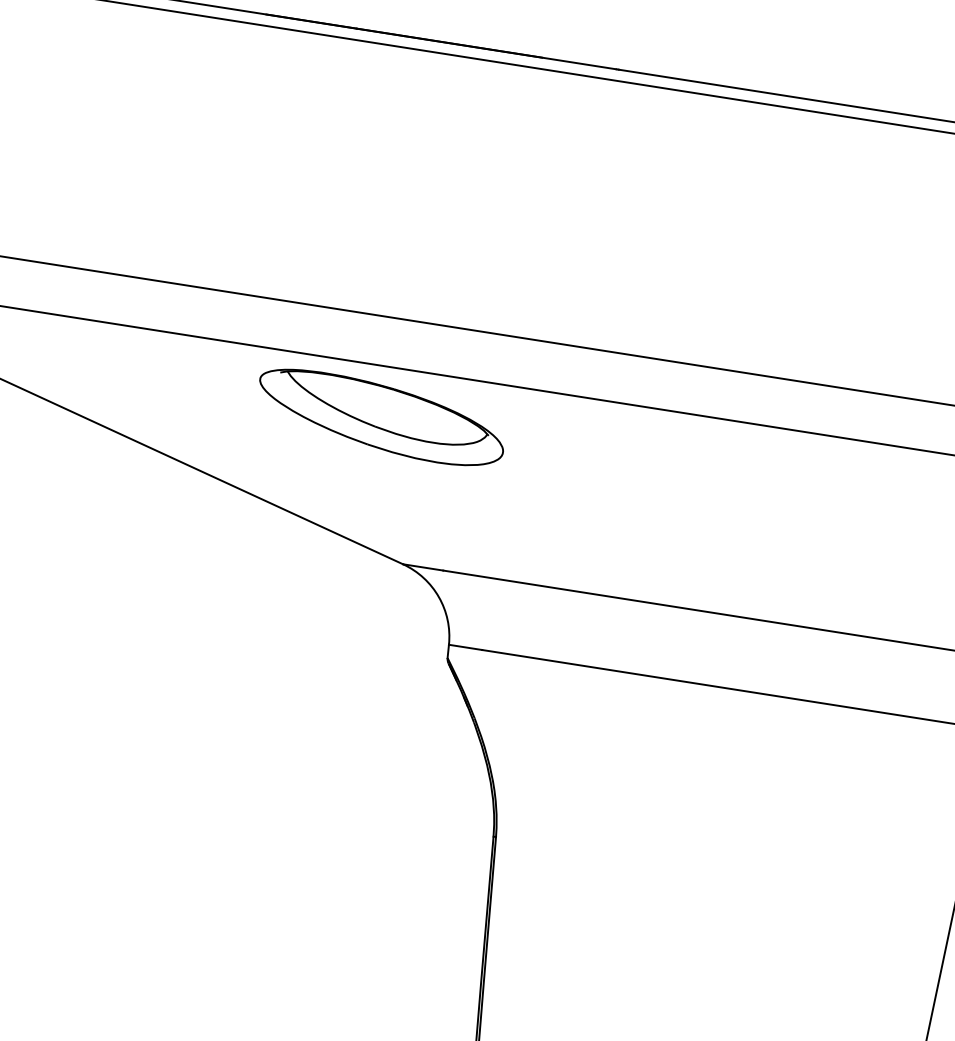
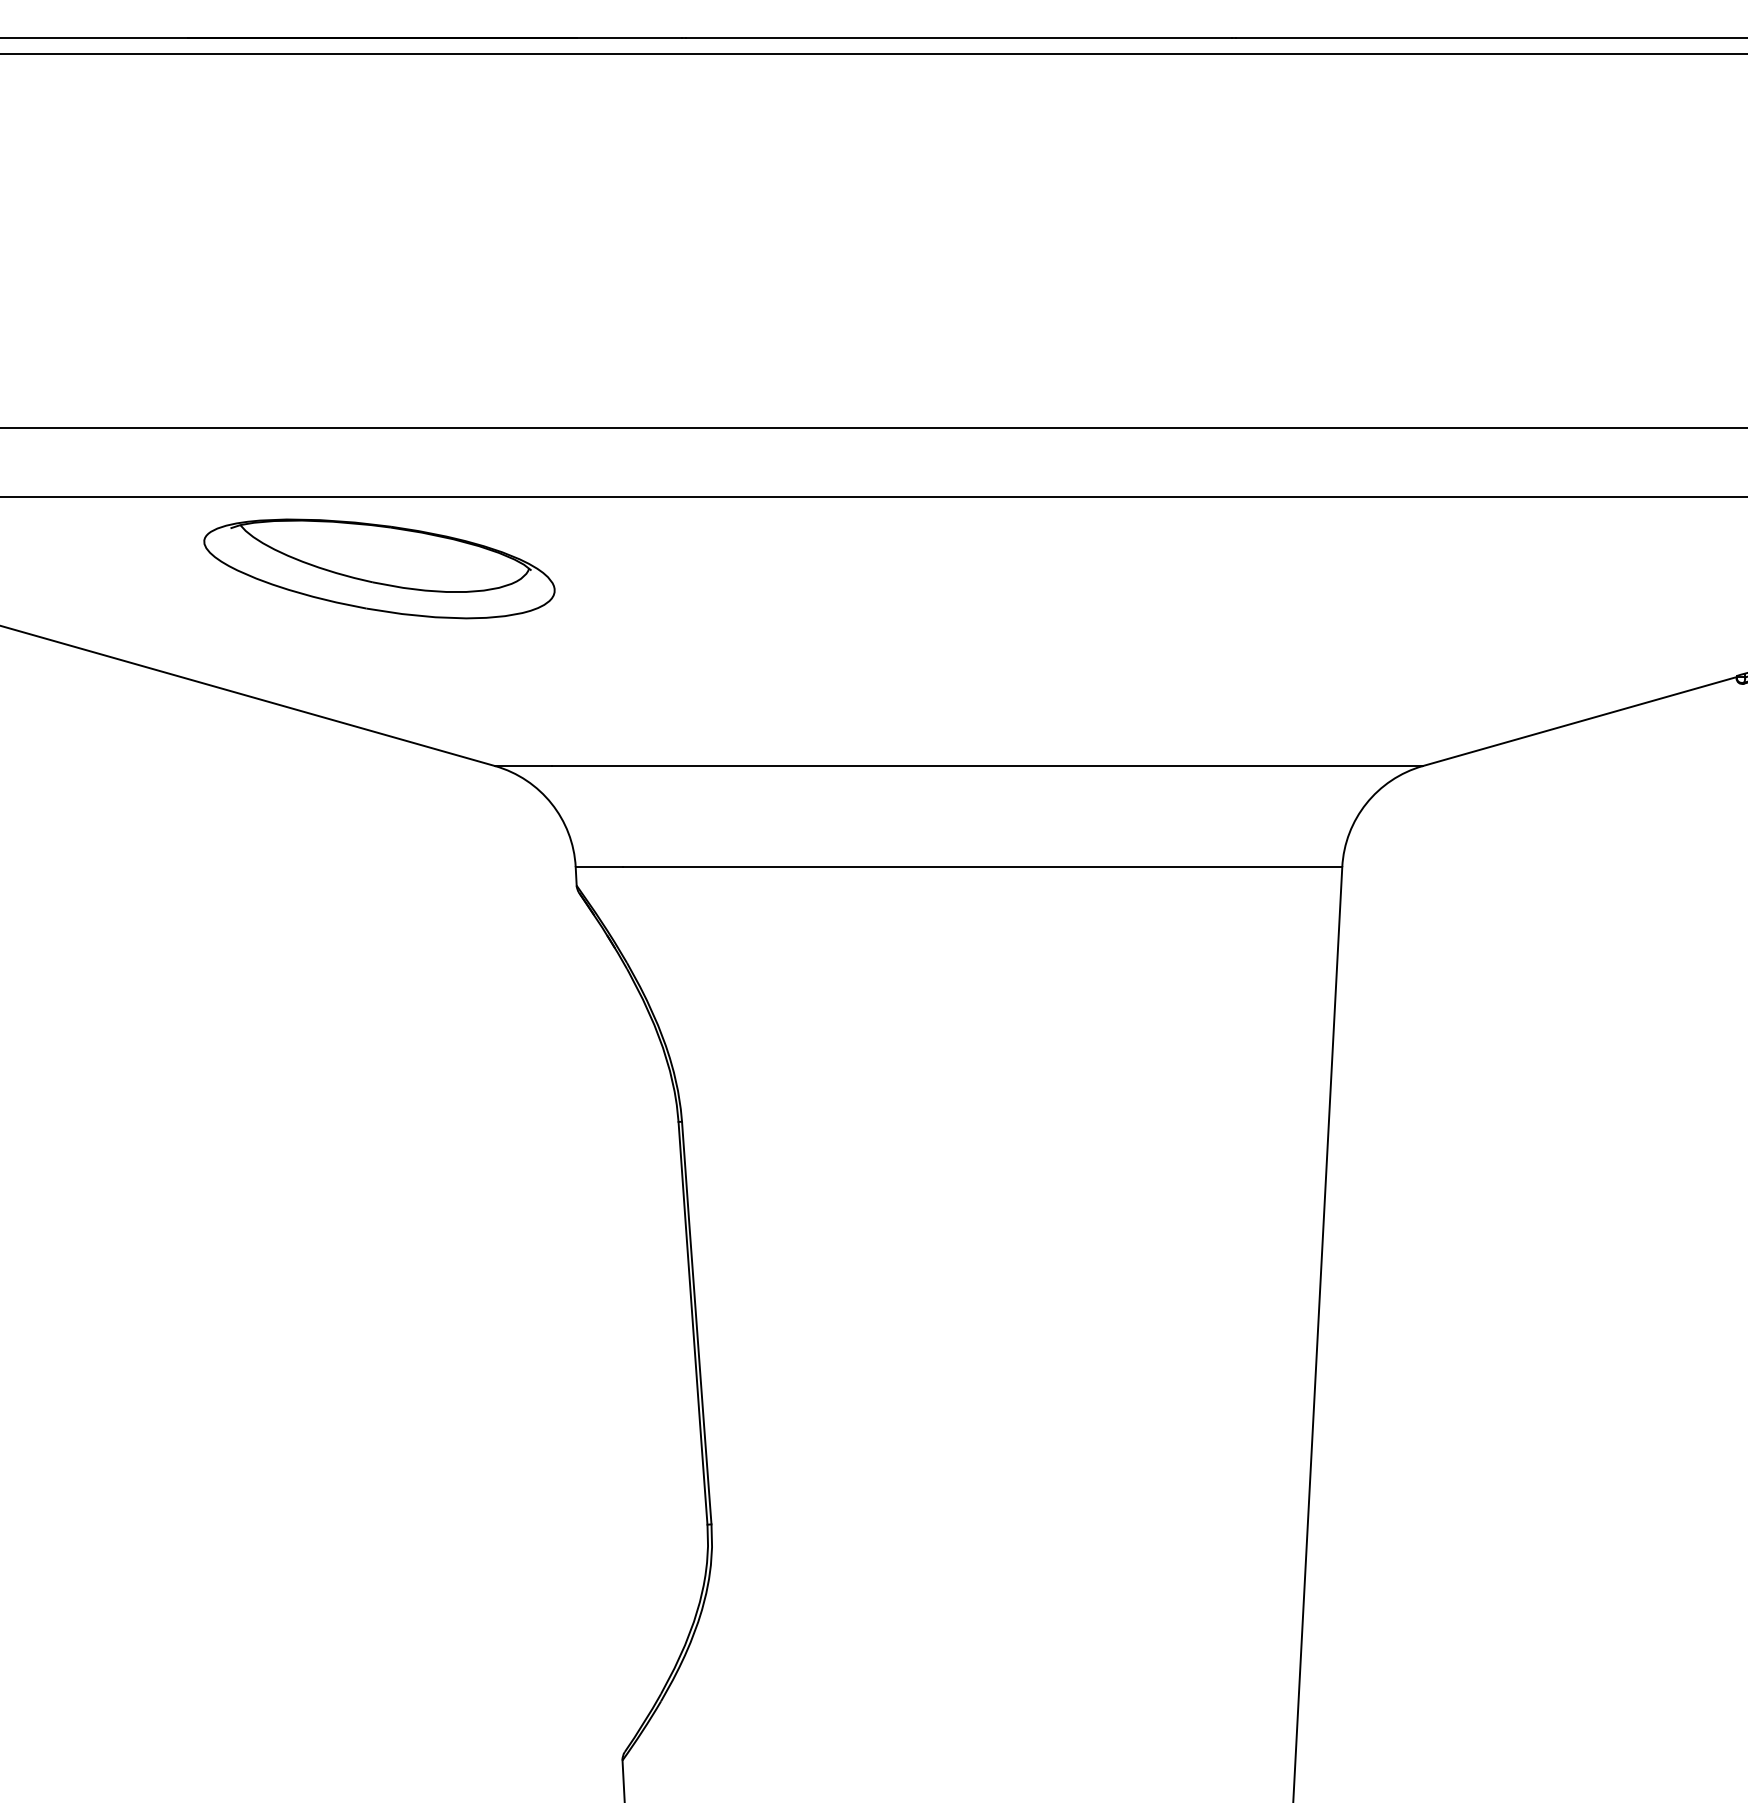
part: (381, 417) -> (379, 568), moved

